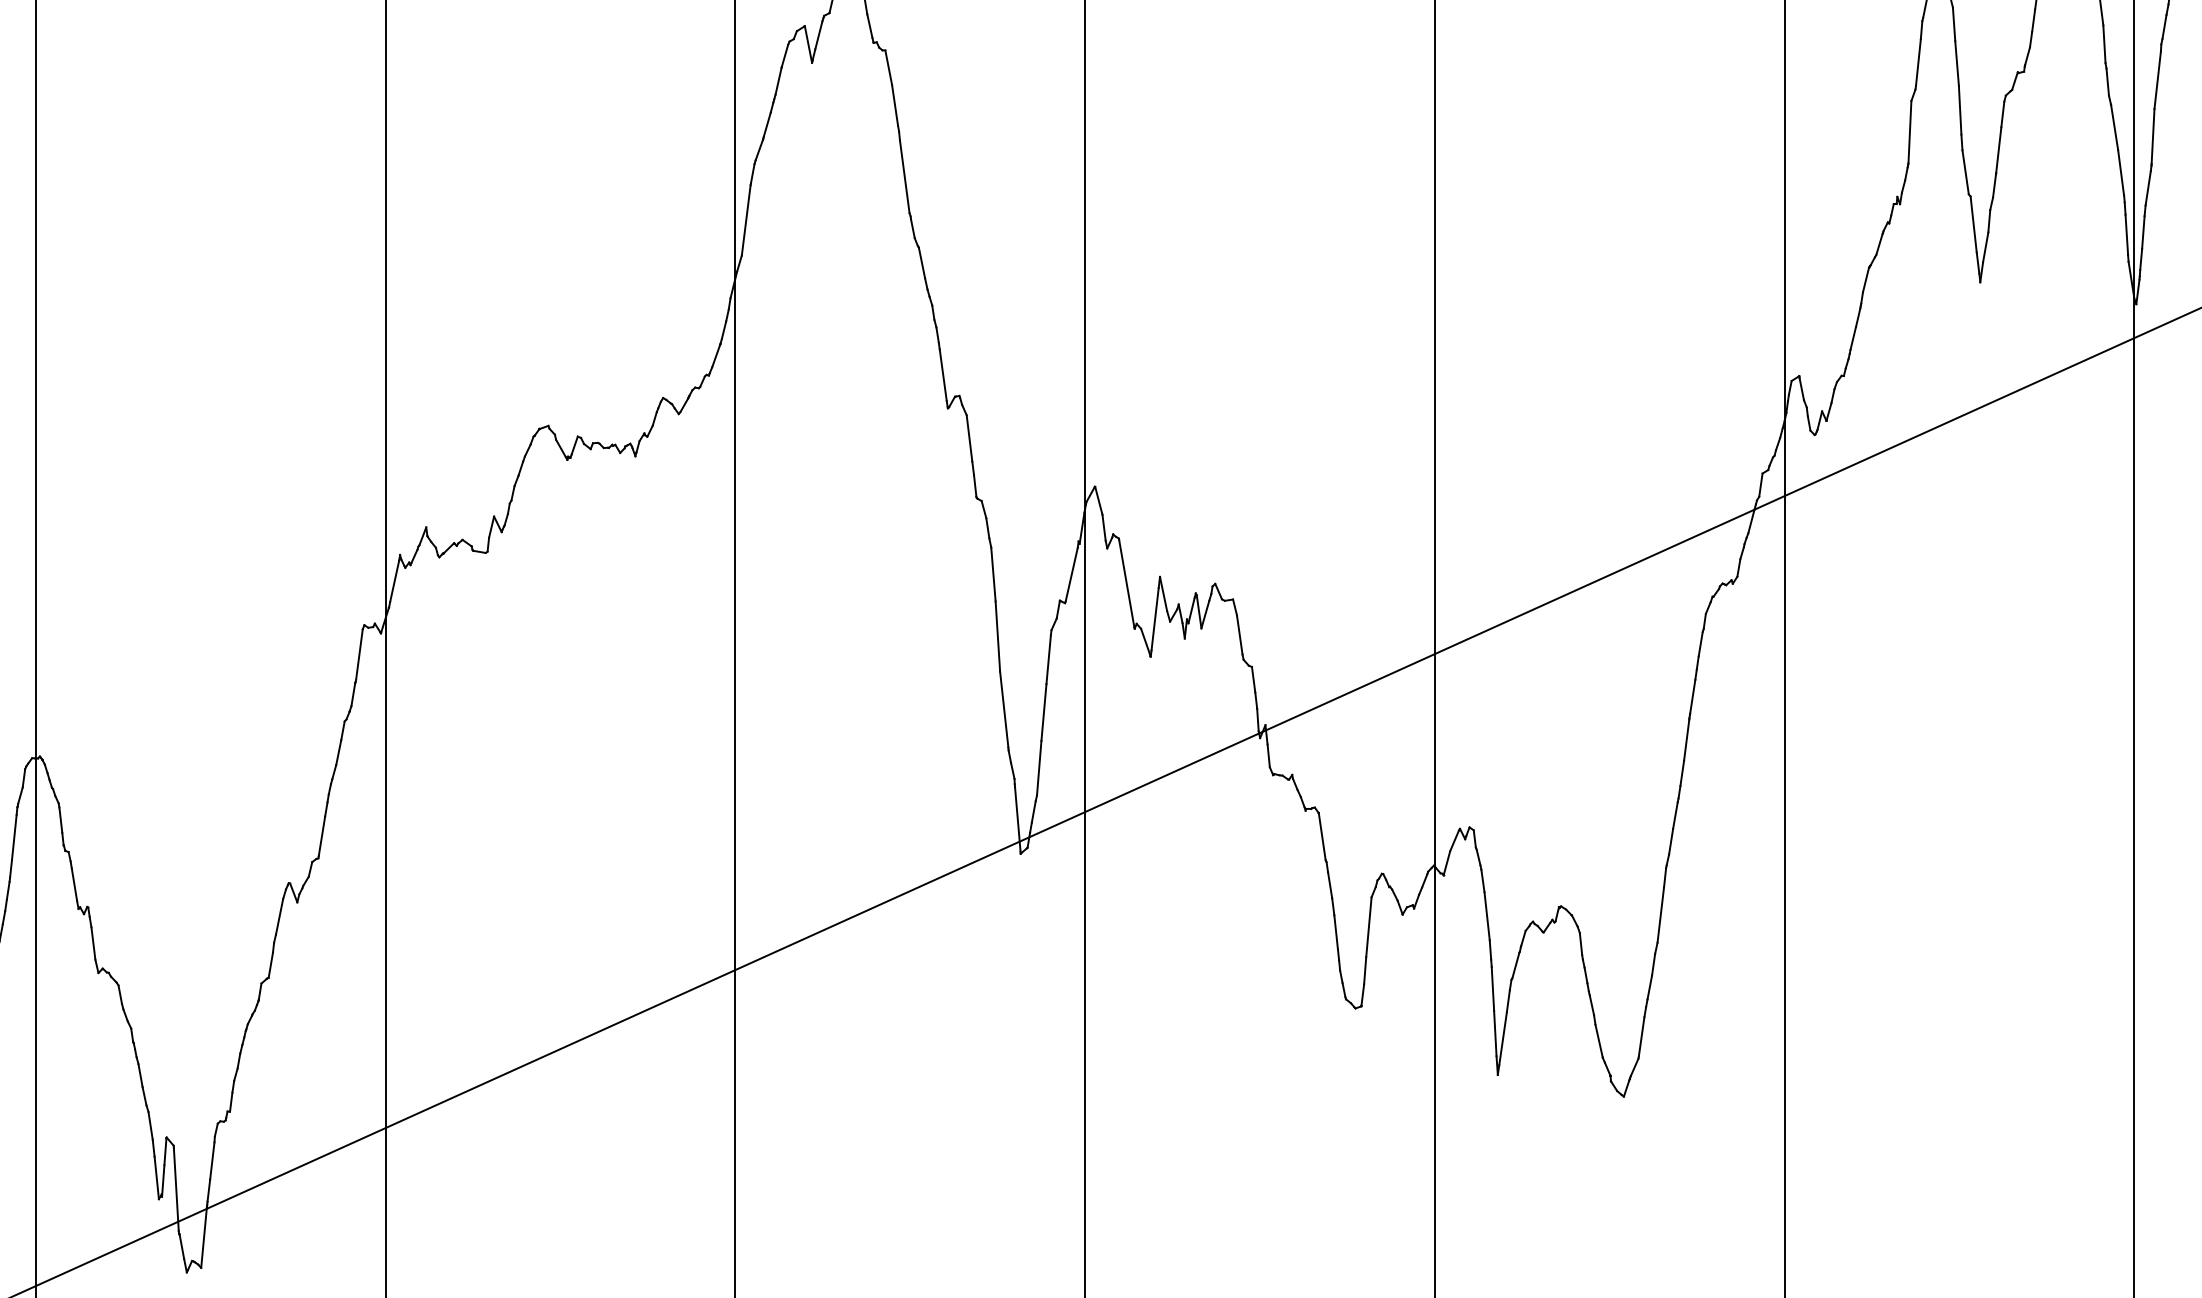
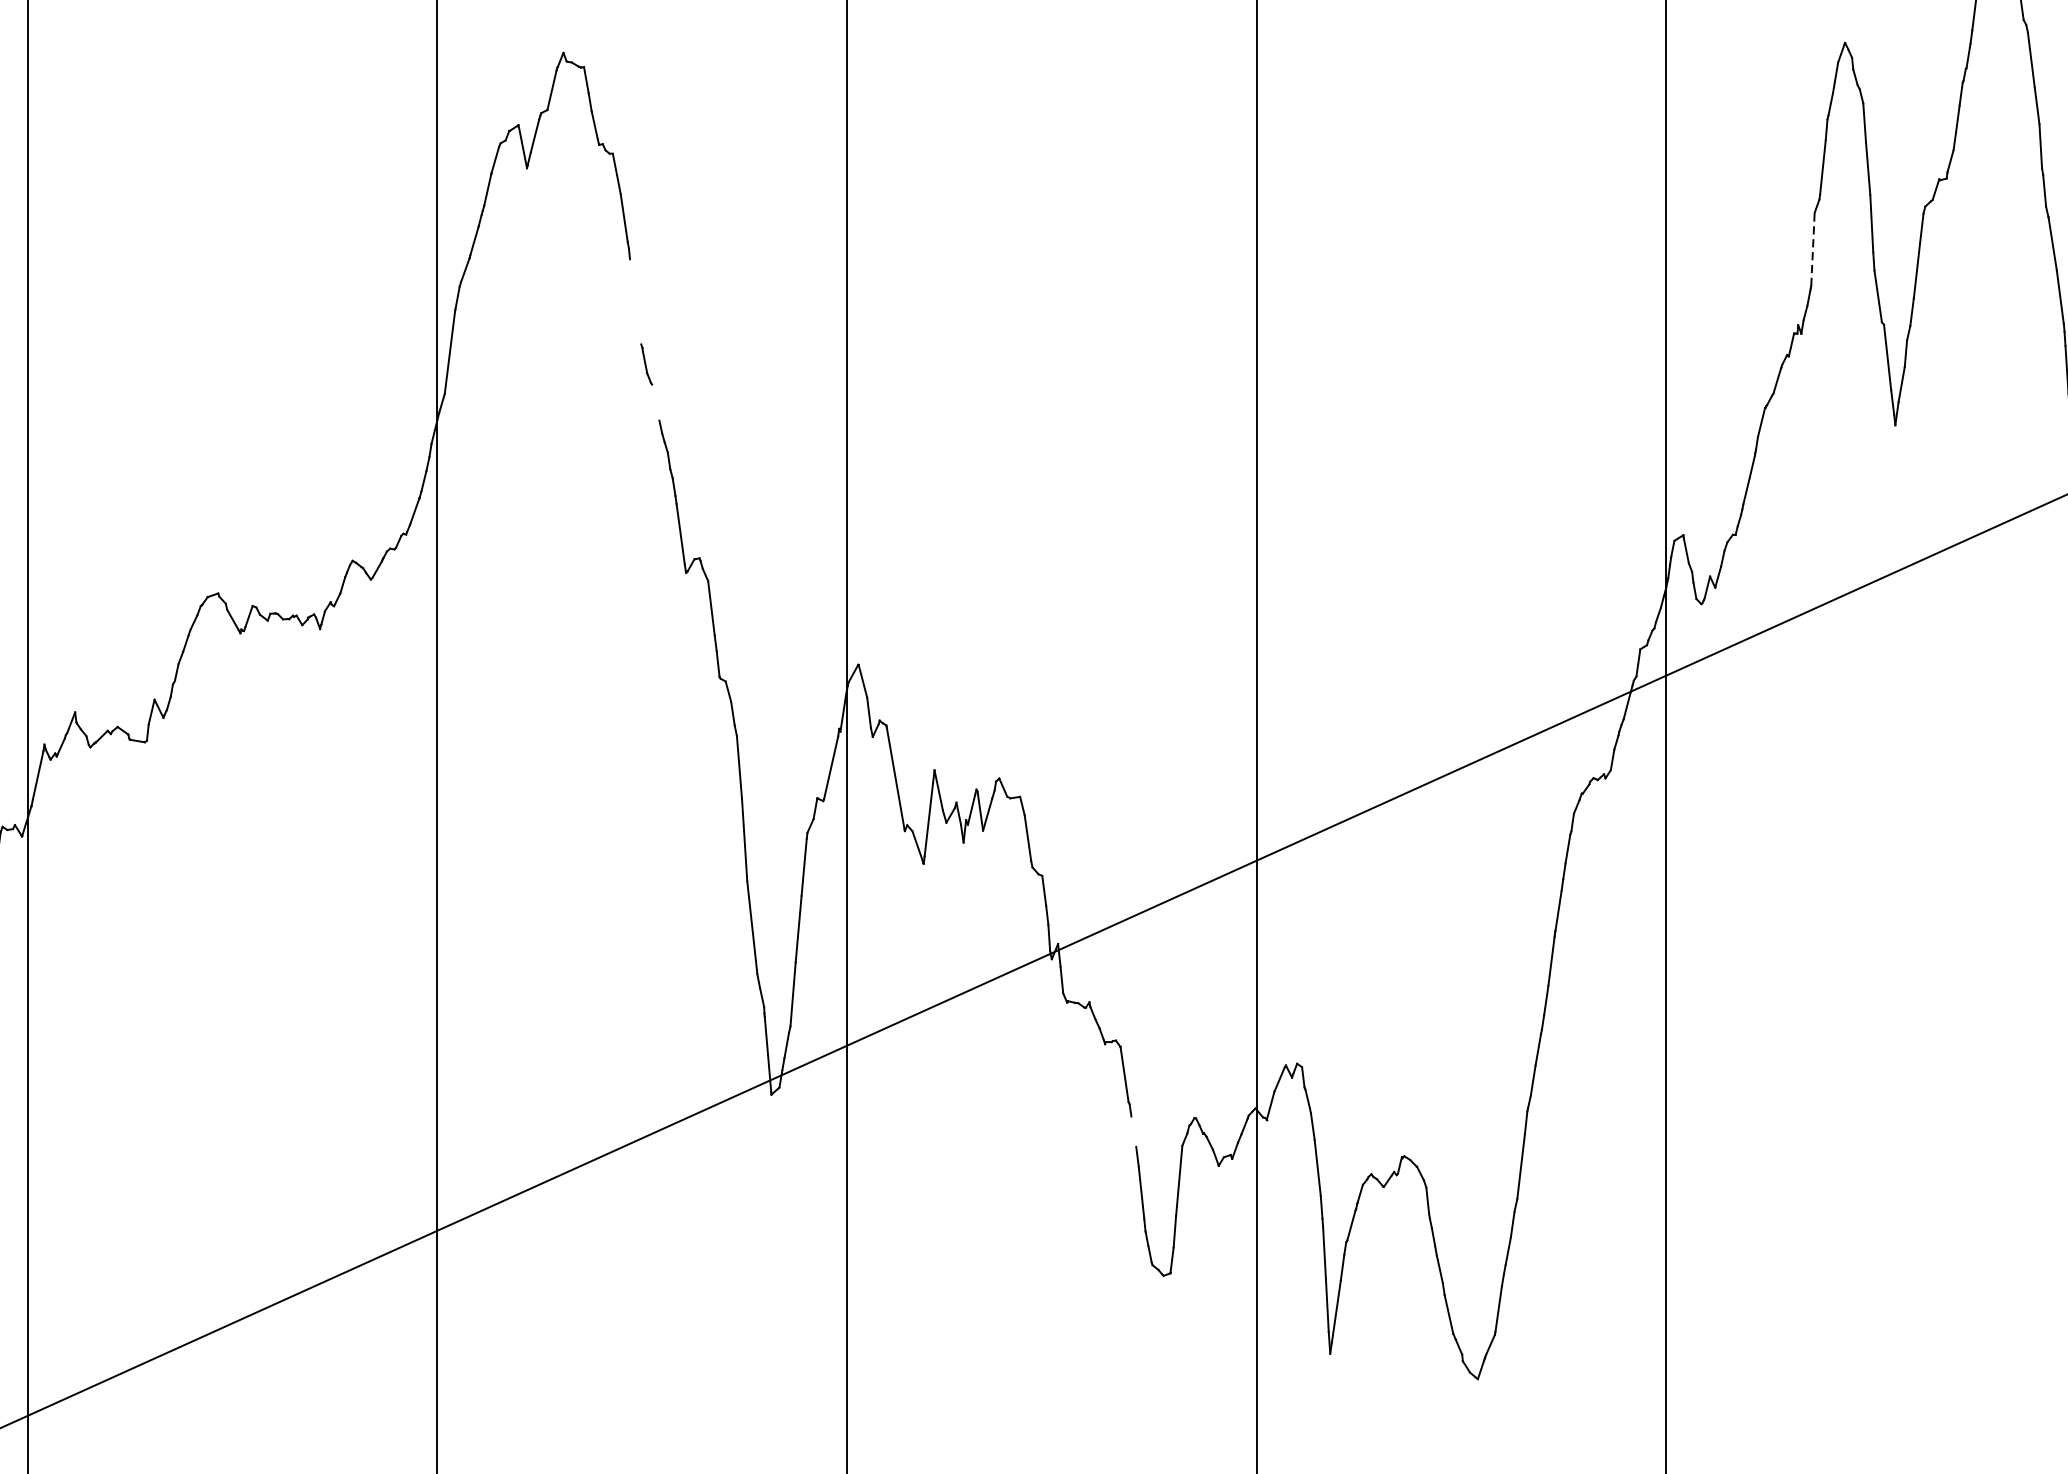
line: (1909, 131) -> (1812, 248), solid -> dashed
line: (904, 176) -> (635, 301), removed
line: (921, 262) -> (655, 402), removed
line: (1330, 885) -> (1134, 1131), removed

